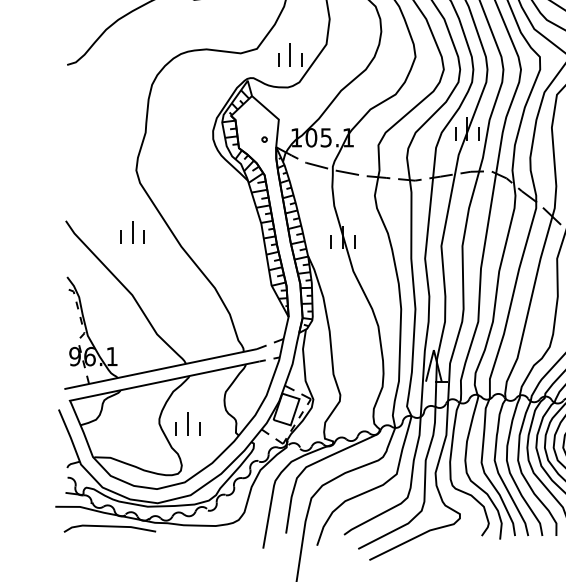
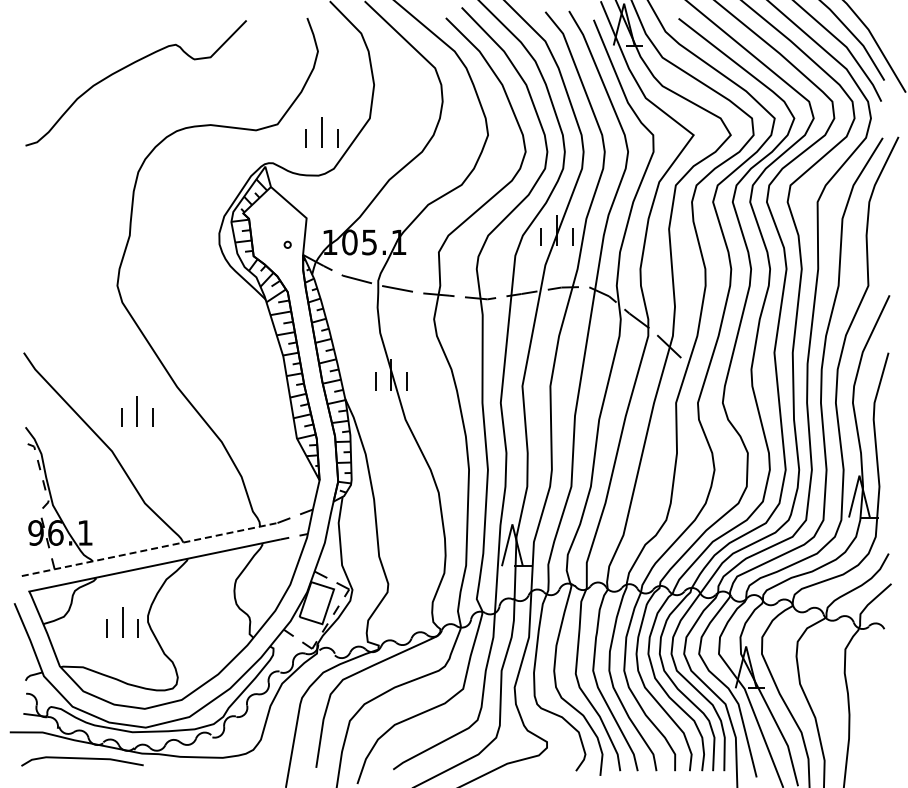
part: (132, 232) -> (137, 411), moved
line: (160, 369) -> (149, 549), solid -> dashed
part: (187, 424) -> (122, 622), moved

